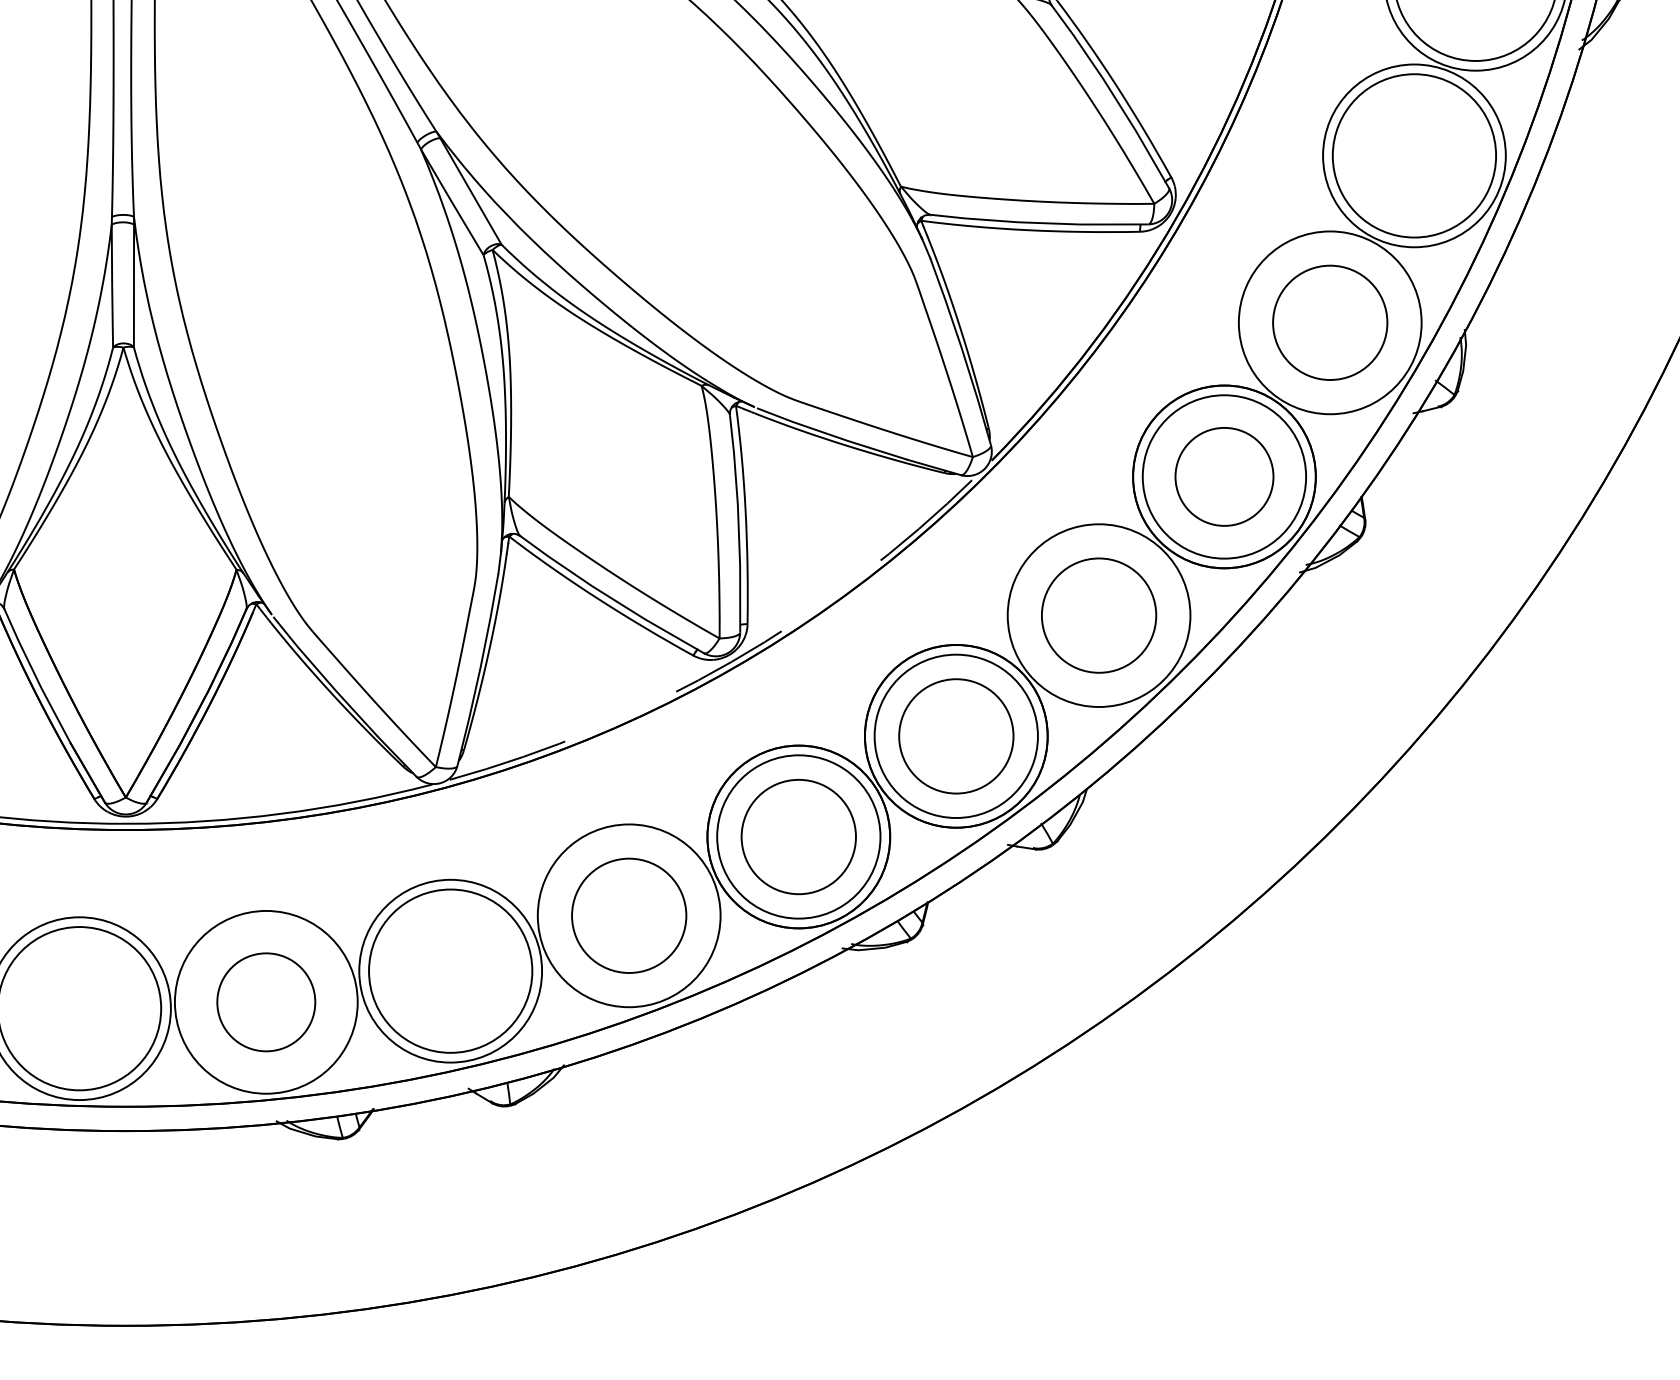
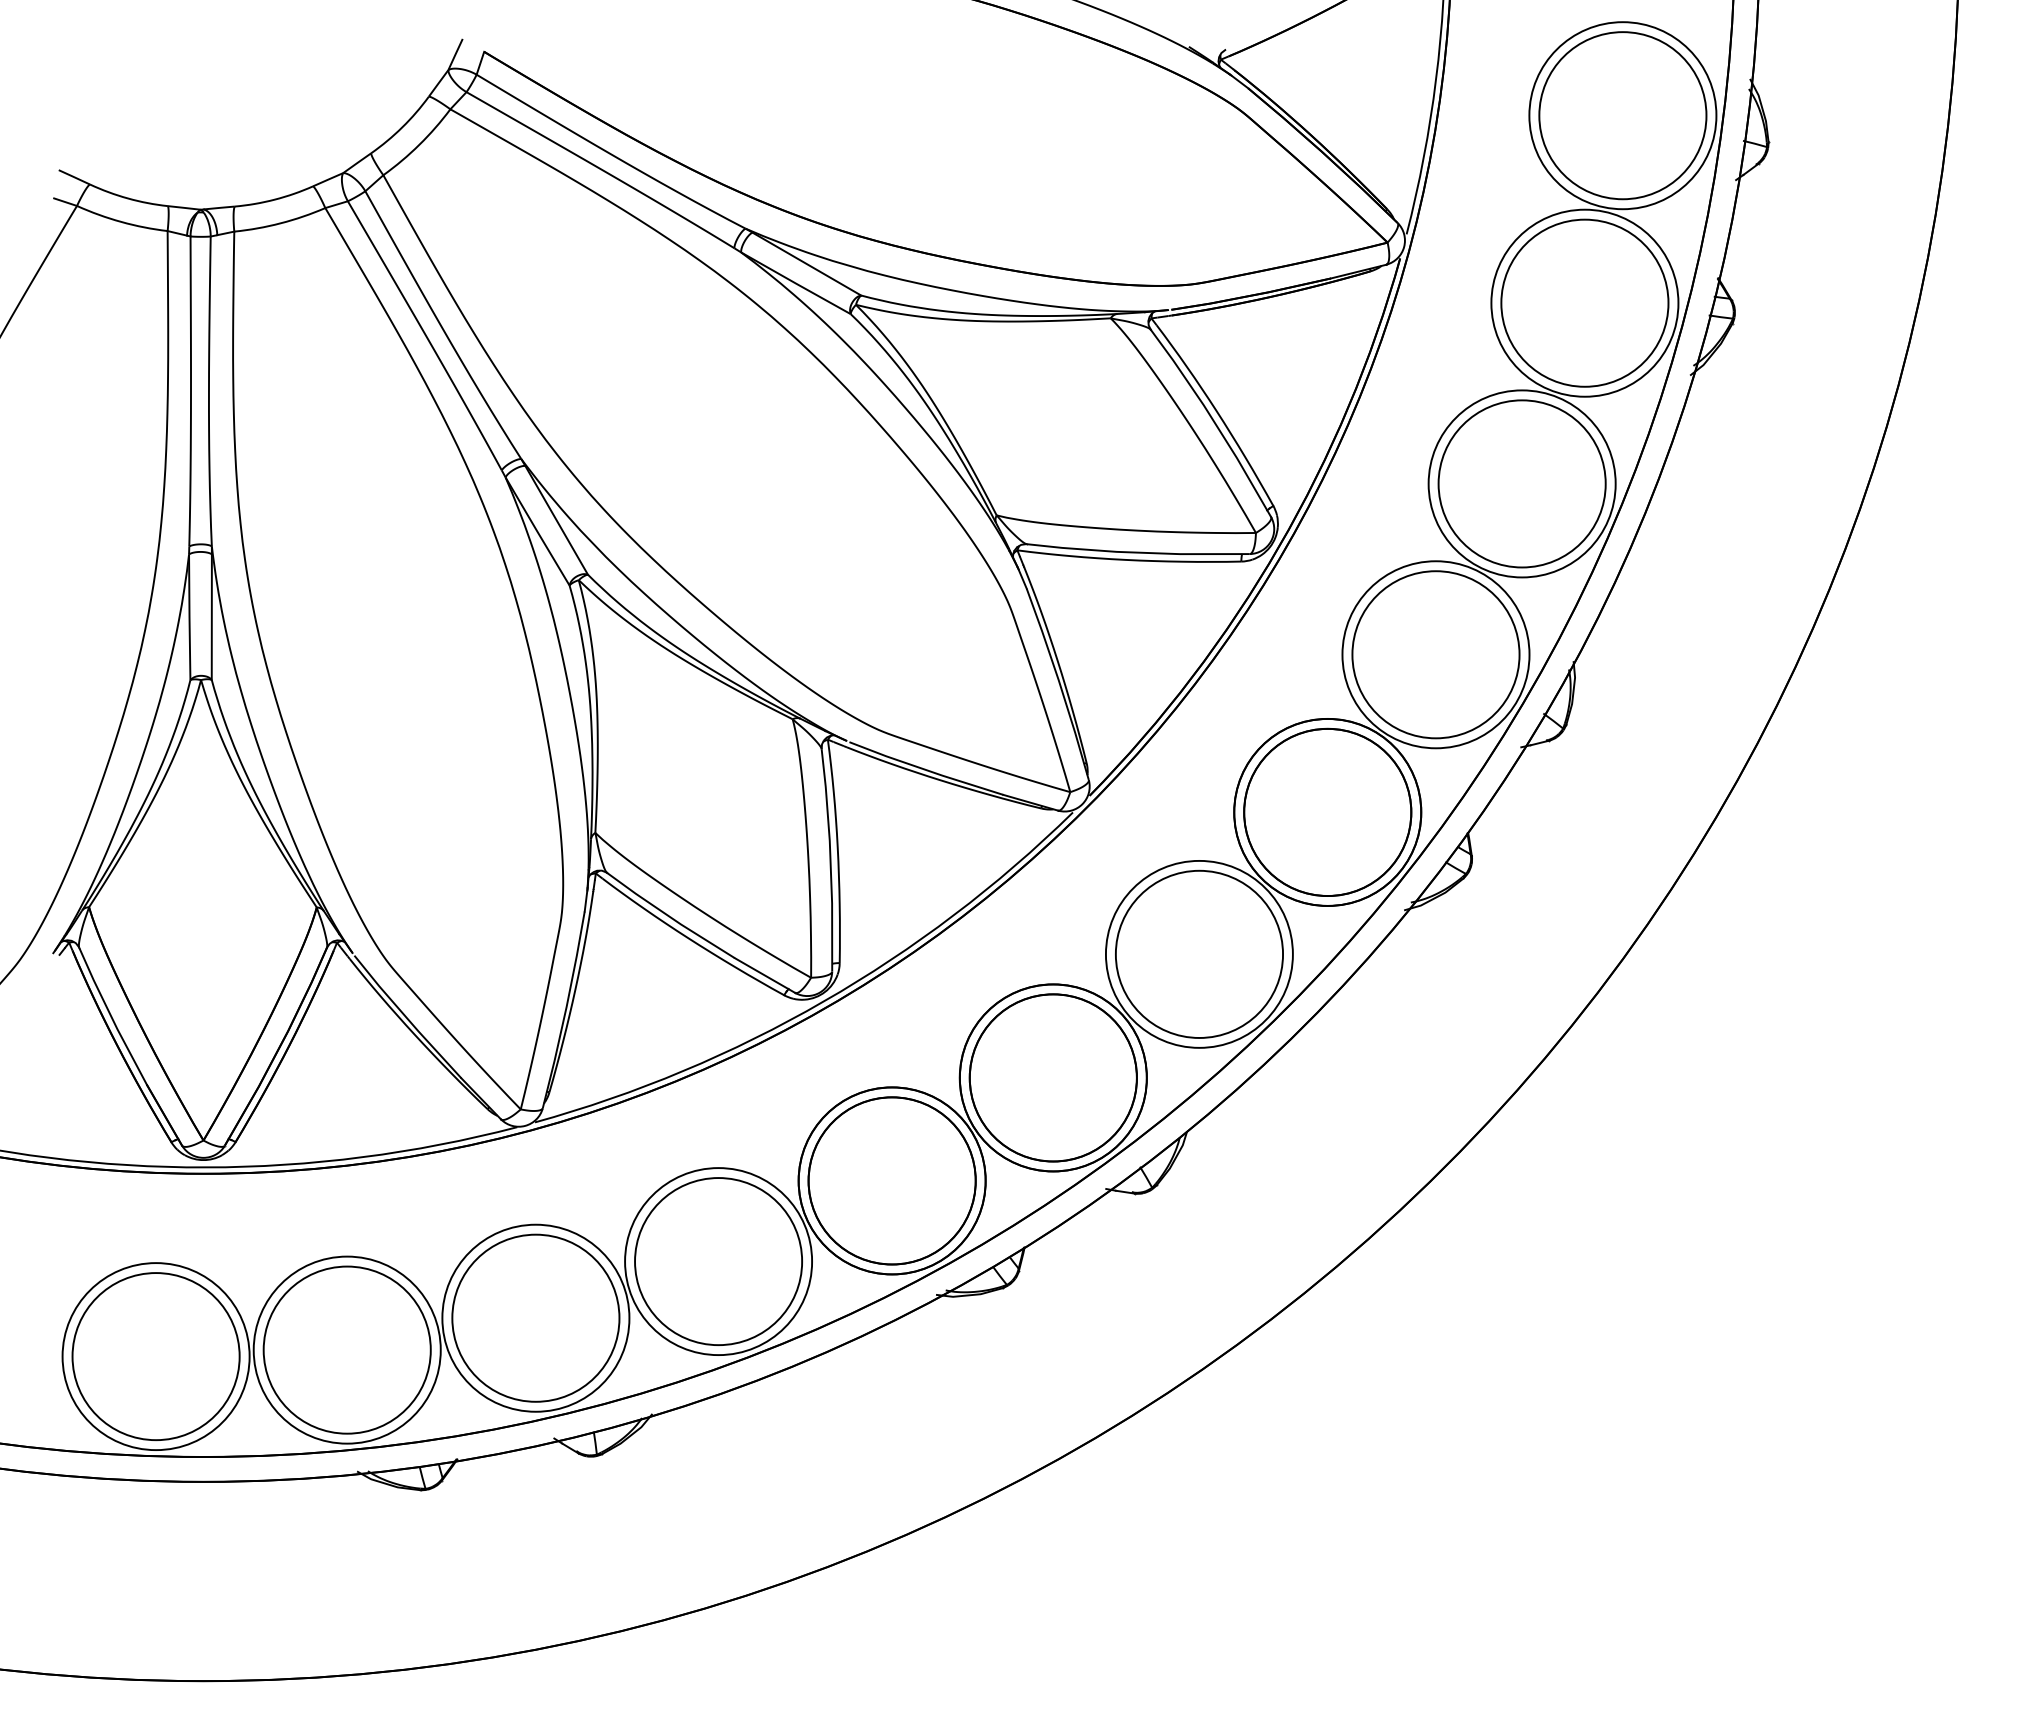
circle: (1329, 322) -> (1435, 654), size x1.43
circle: (1224, 476) -> (1327, 811), size x1.67
circle: (1099, 614) -> (1199, 953), size x1.43
arc: (731, 661) -> (823, 1001), dashed -> solid
circle: (955, 735) -> (1052, 1077), size x1.43
circle: (798, 836) -> (891, 1180), size x1.43
circle: (629, 915) -> (718, 1261), size x1.43
circle: (265, 1001) -> (346, 1349), size x1.67

